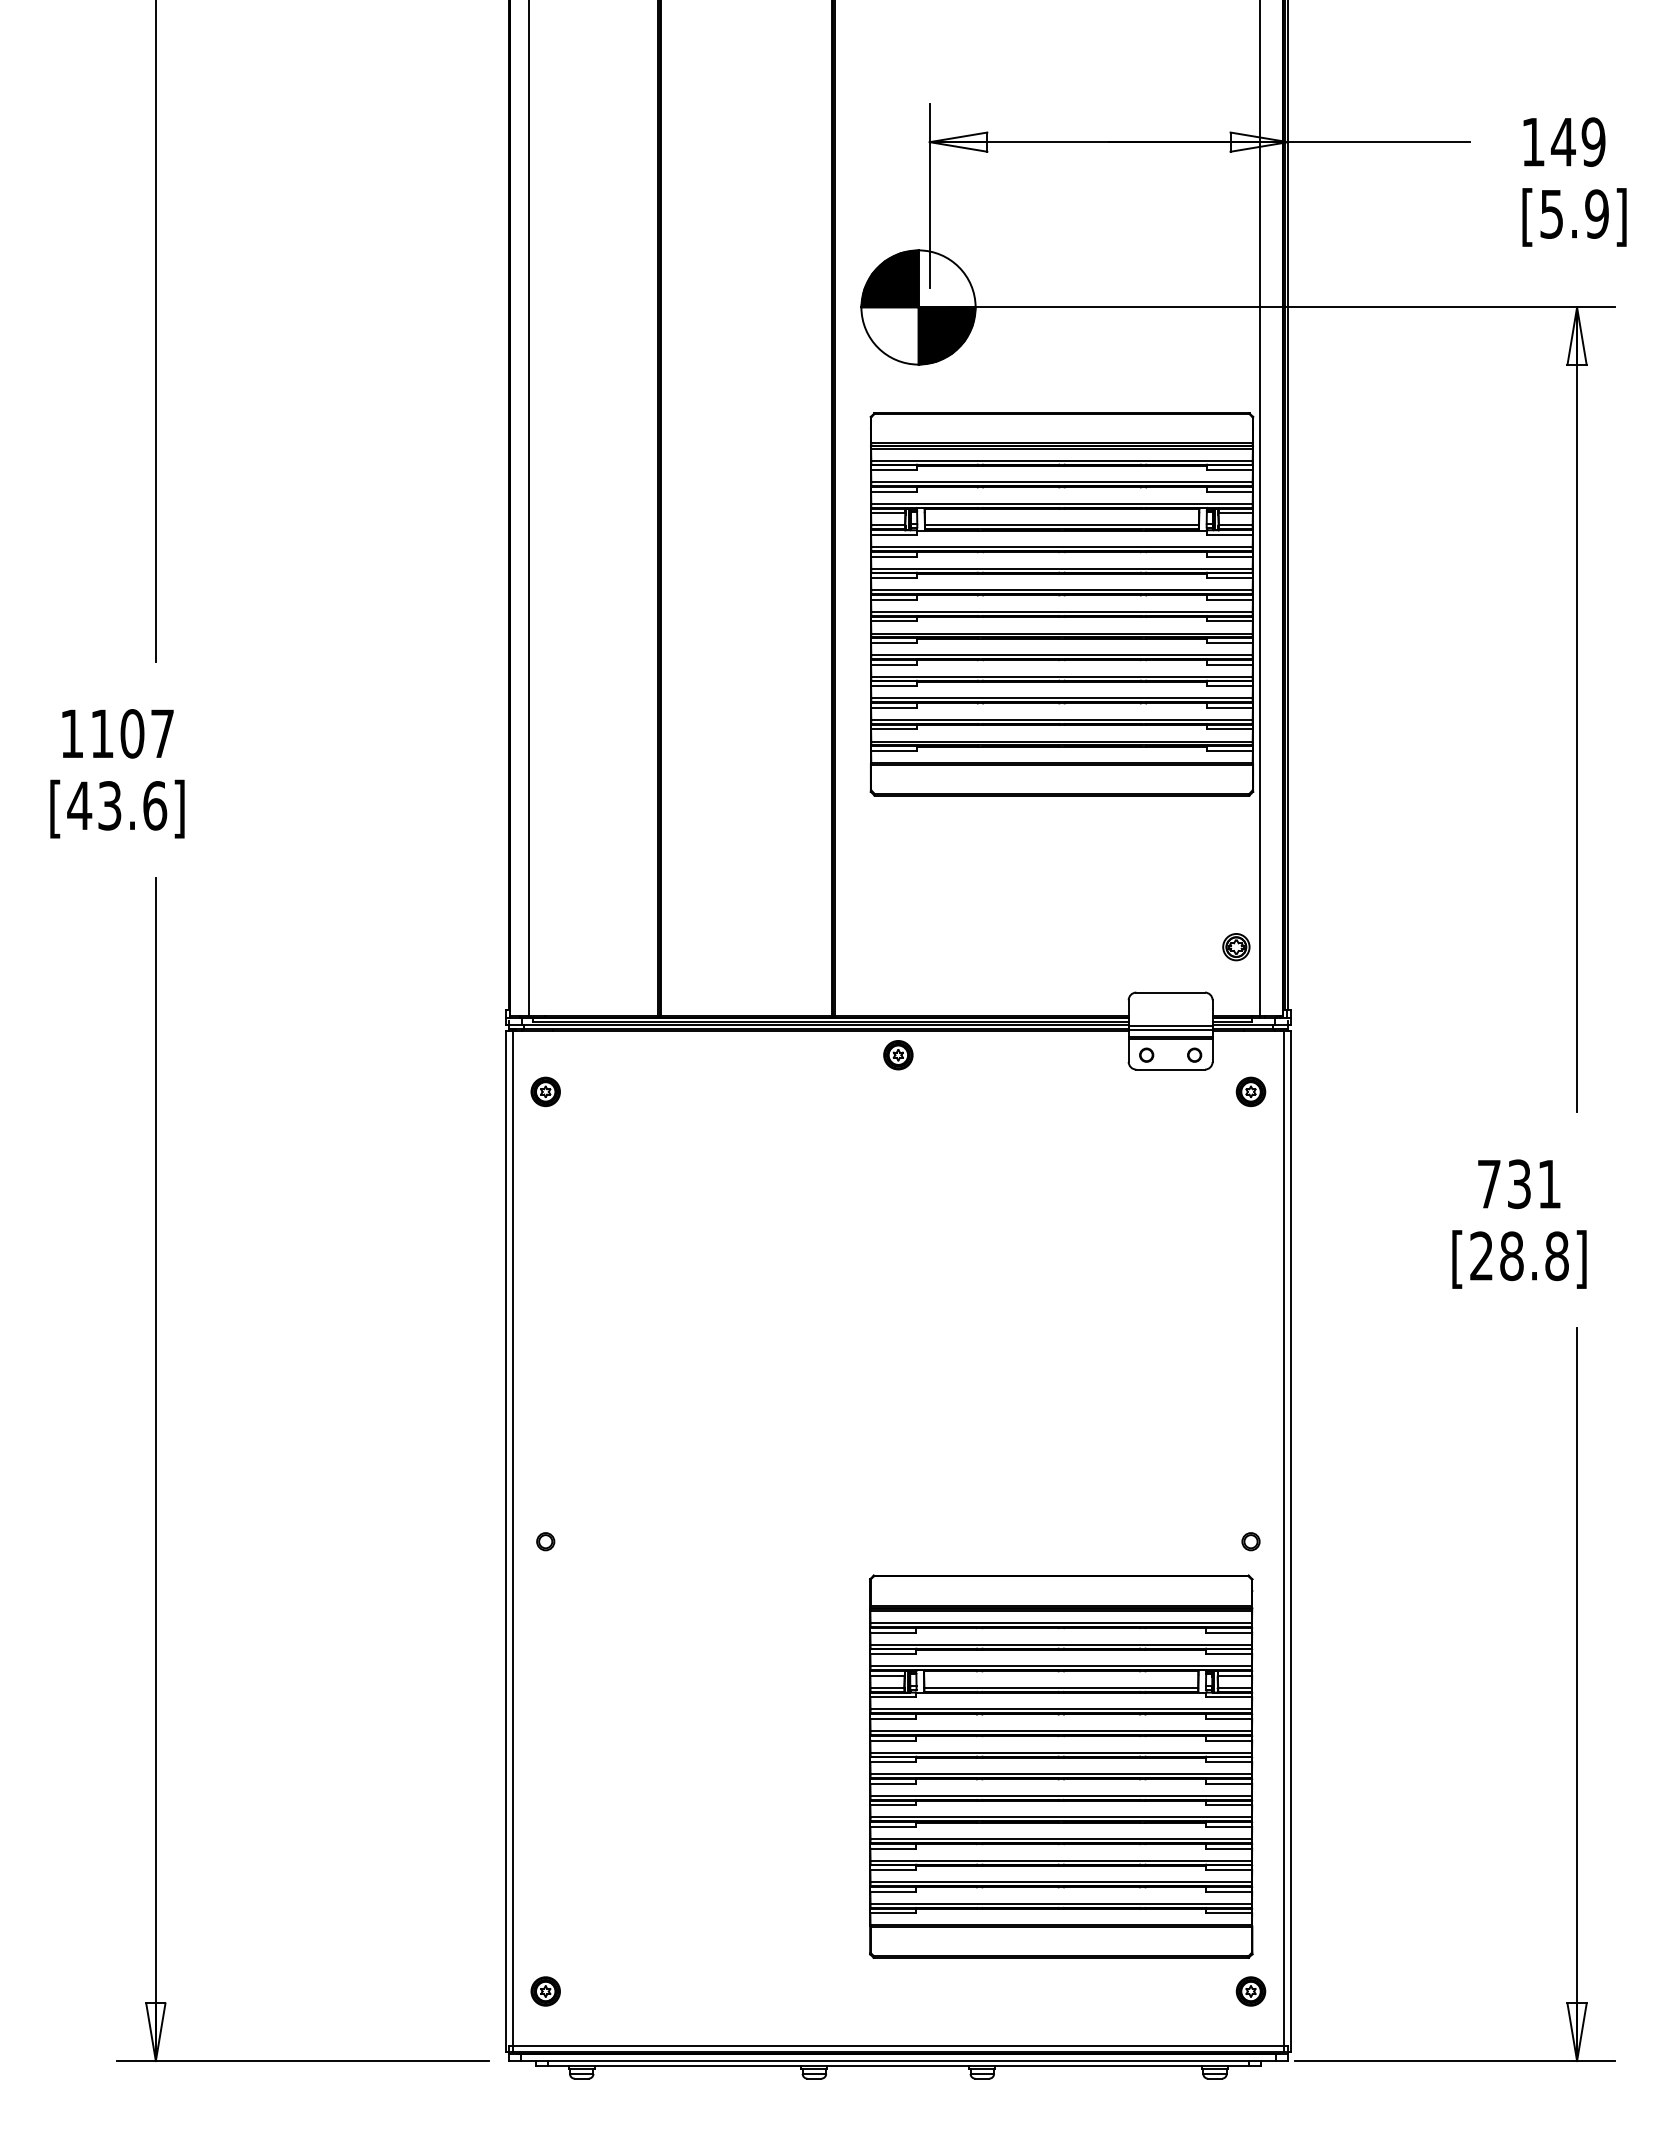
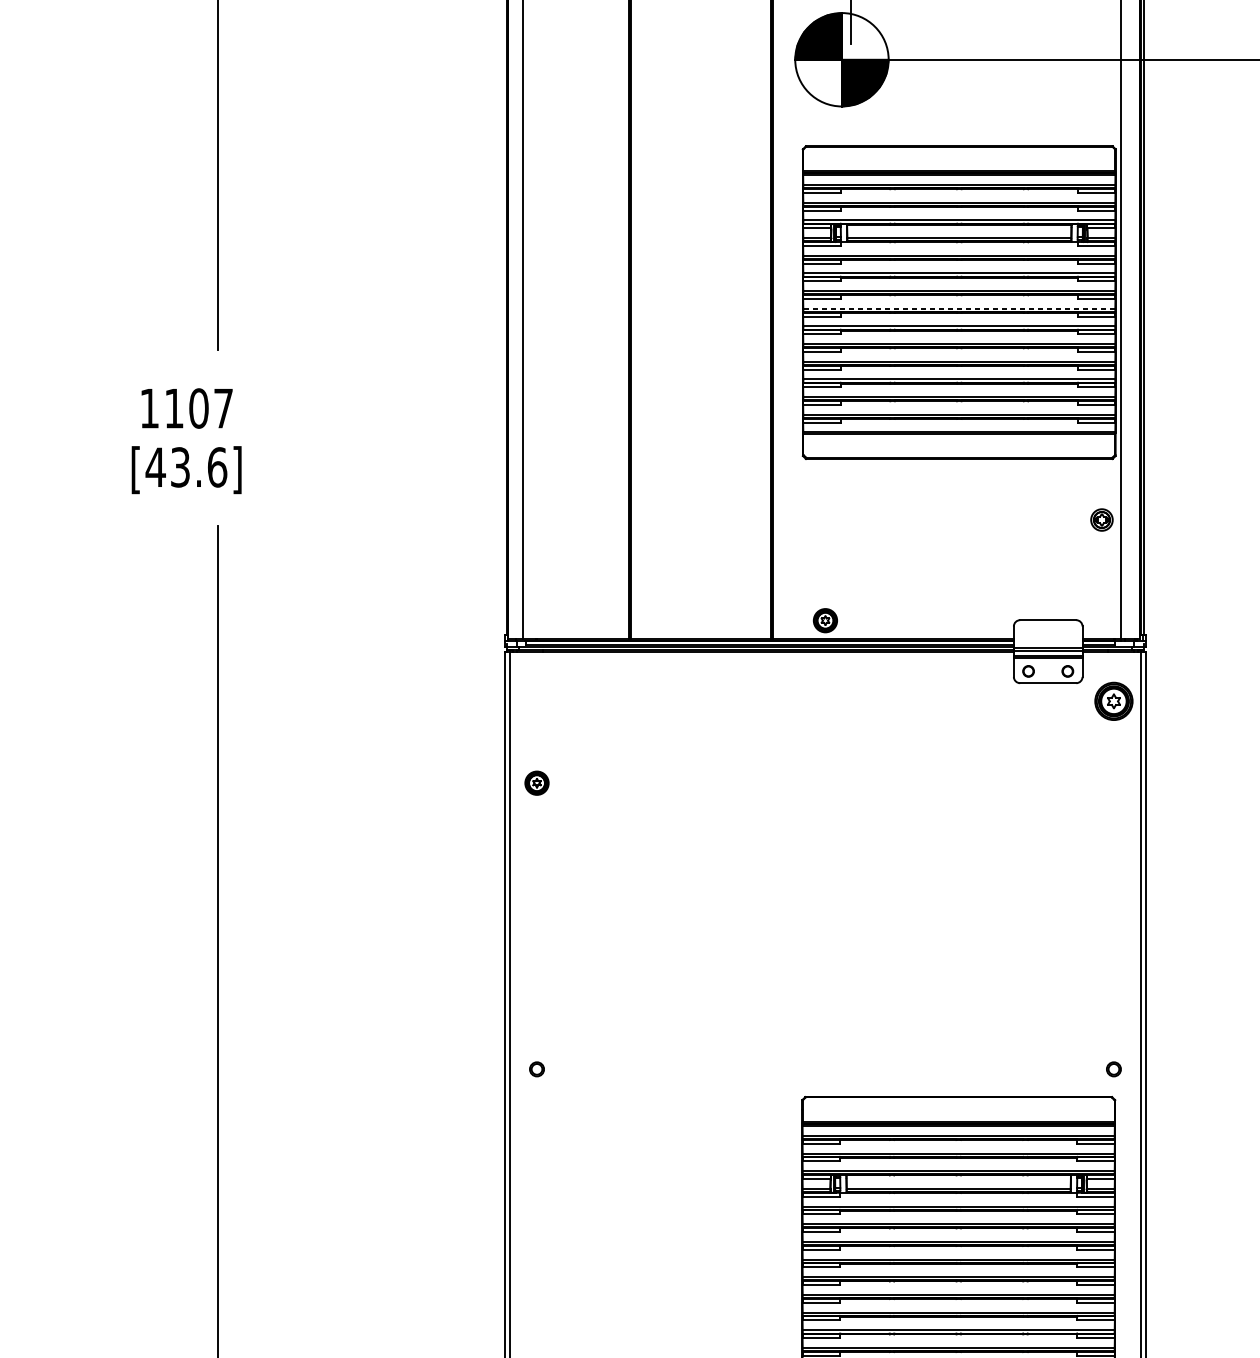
line: (1061, 611) -> (958, 308), solid -> dashed
part: (1236, 947) -> (1102, 520), moved
part: (898, 1055) -> (825, 620), moved
part: (545, 1091) -> (536, 782), moved
part: (1250, 1091) -> (1113, 701), size x1.6

